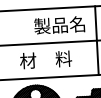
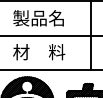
text: (59, 25) -> (38, 18), moved

